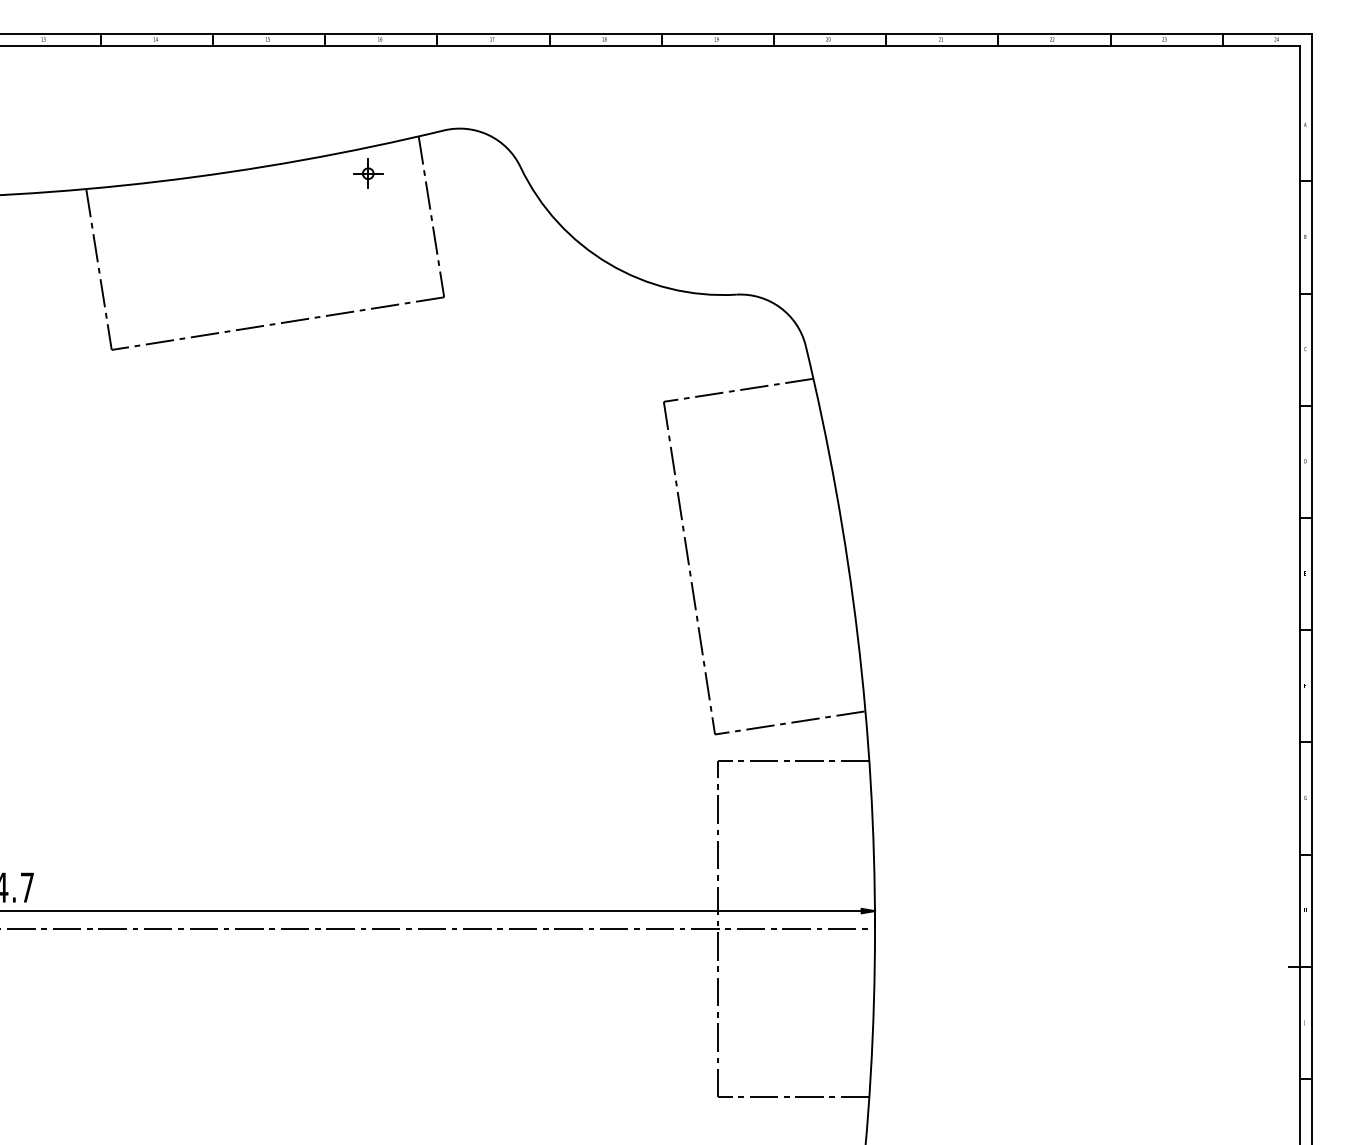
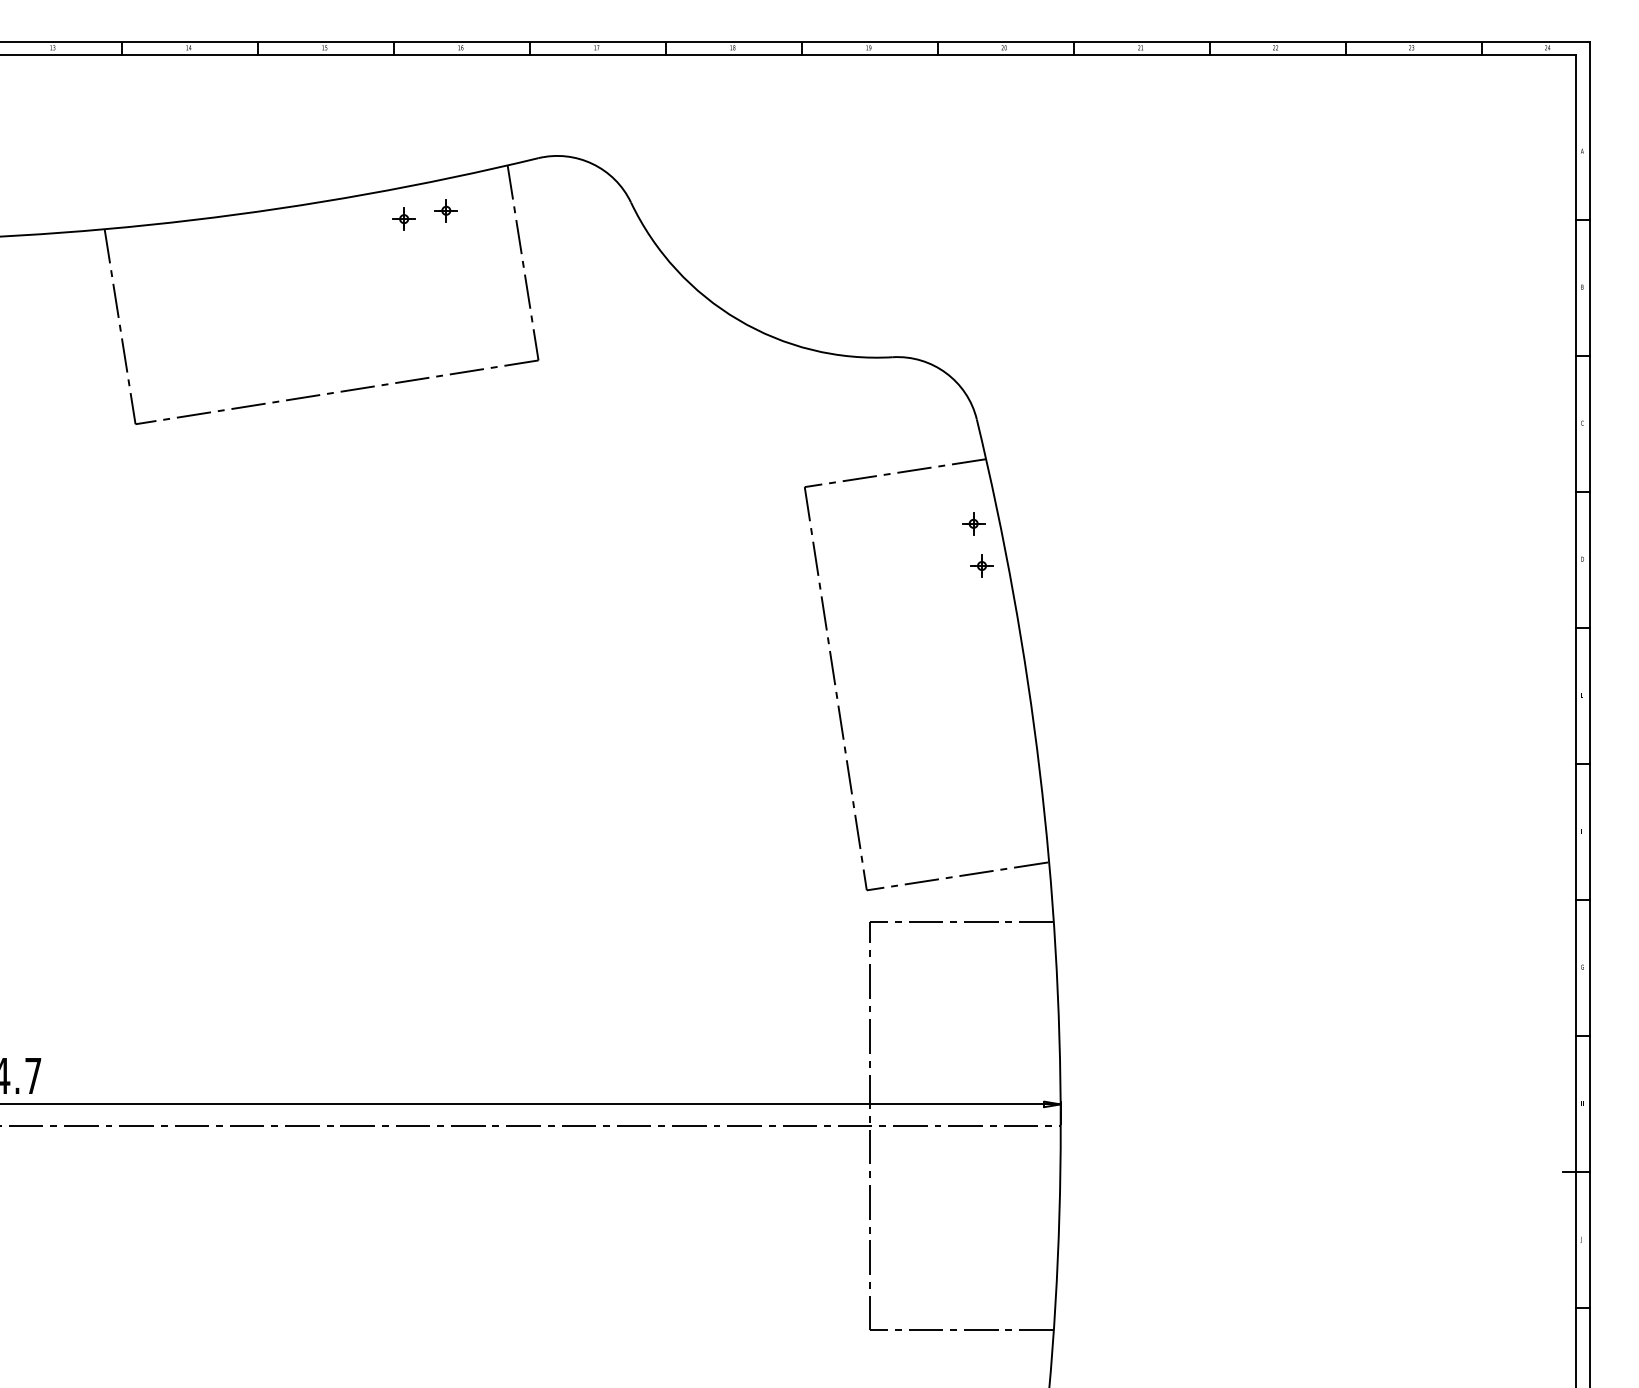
part: (367, 173) -> (445, 210), size x0.62
part: (332, 180) -> (403, 218), added
part: (803, 431) -> (973, 523), added
part: (809, 466) -> (981, 565), added

